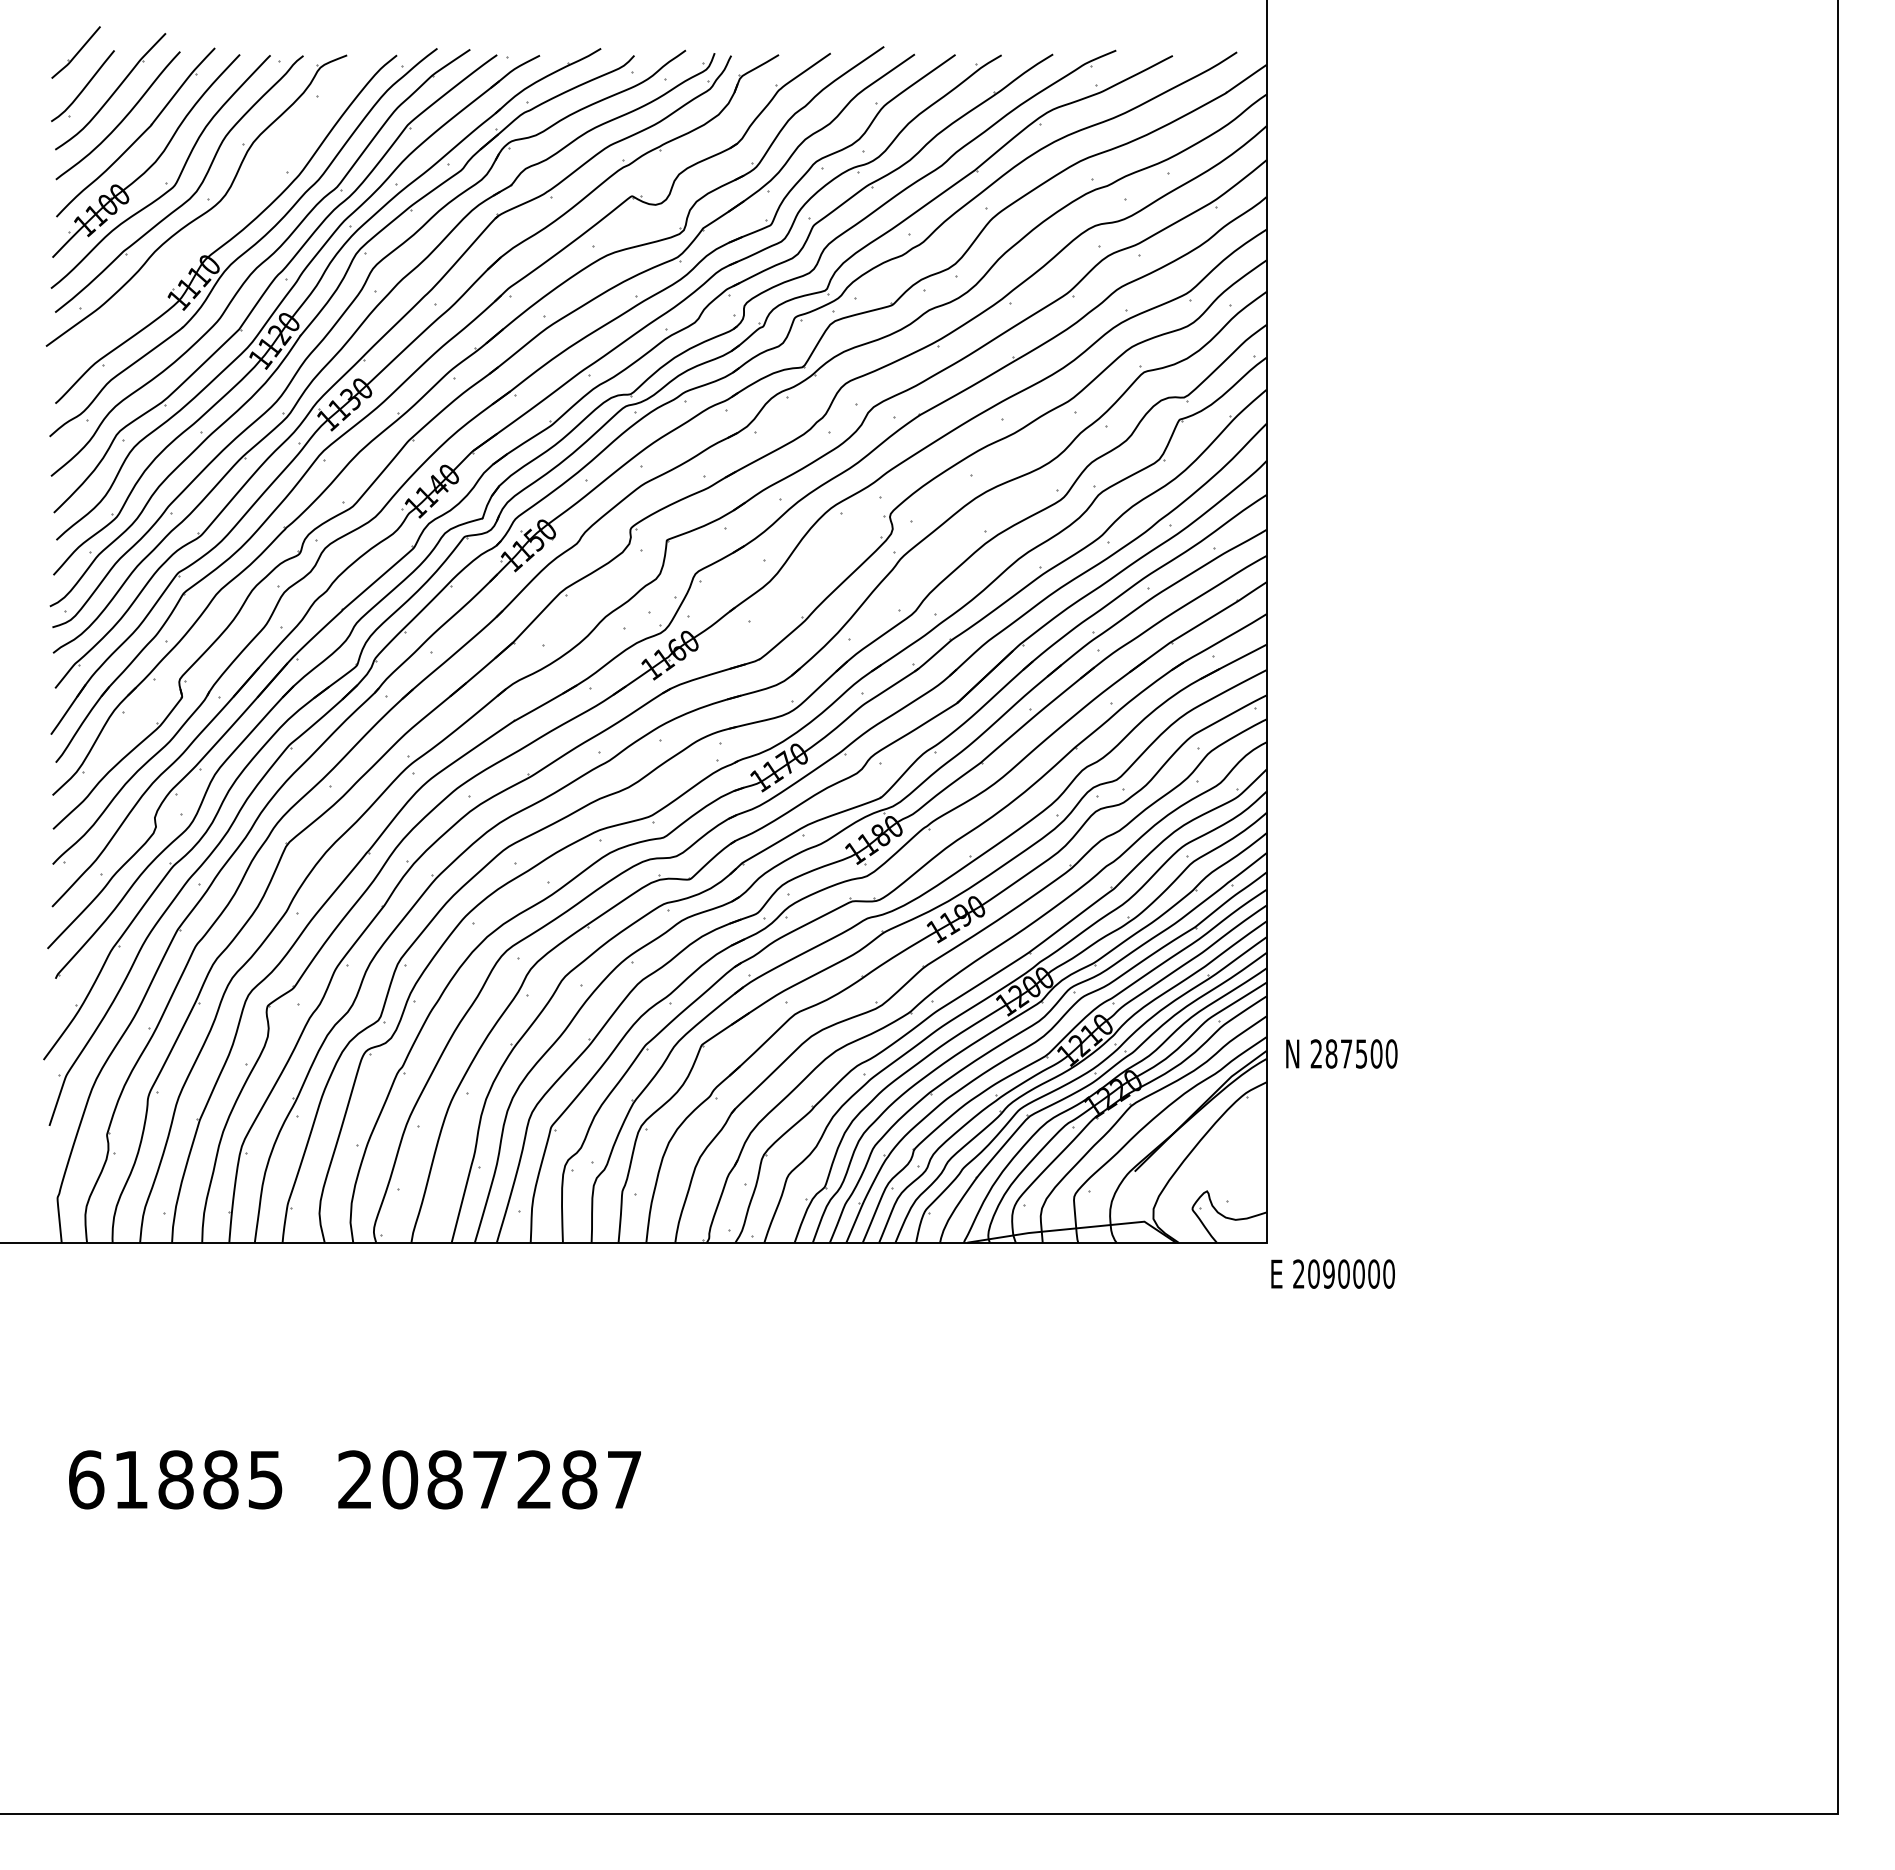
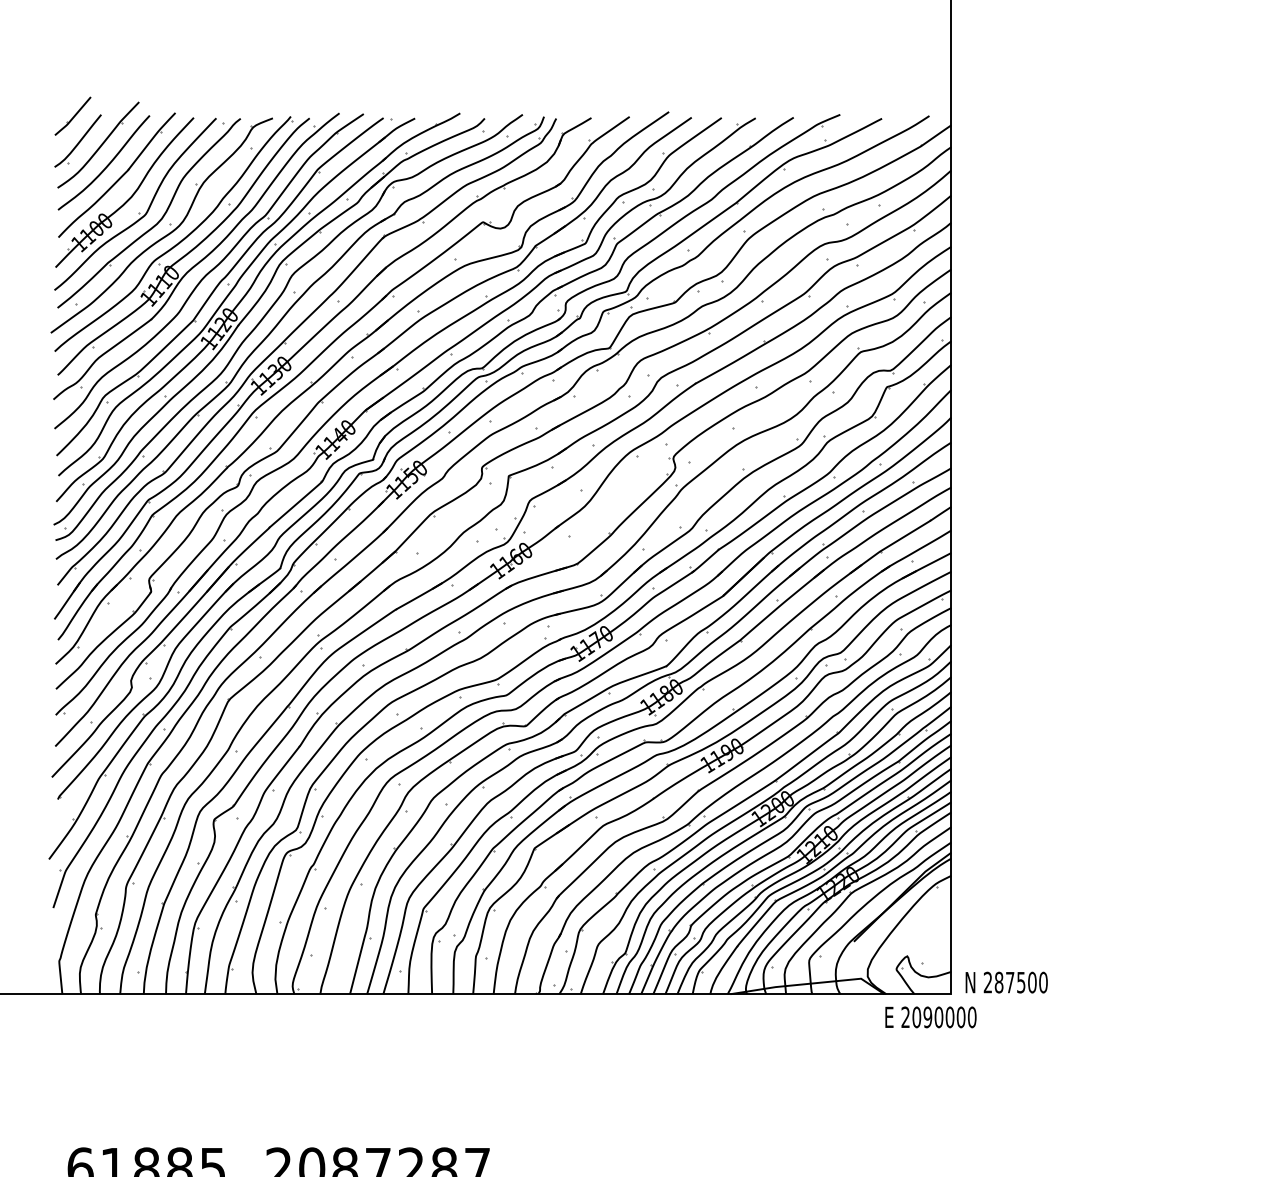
part: (220, 222) -> (179, 241), added
text: (1341, 1053) -> (1006, 982), moved
text: (1332, 1273) -> (930, 1016), moved

